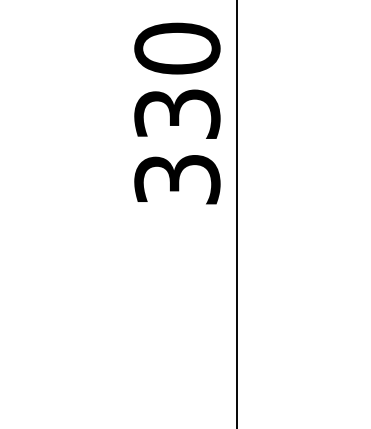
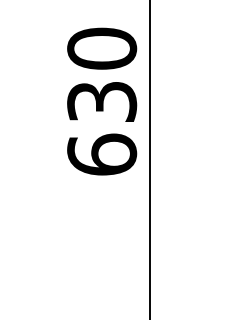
text: (177, 178) -> (102, 154), 330 -> 630

